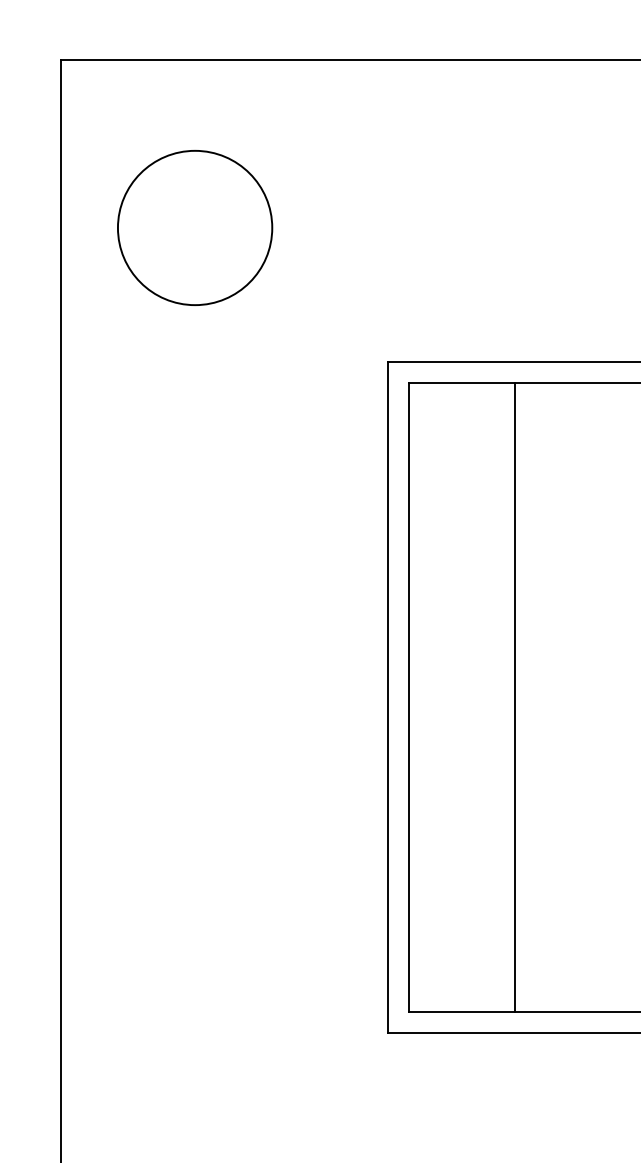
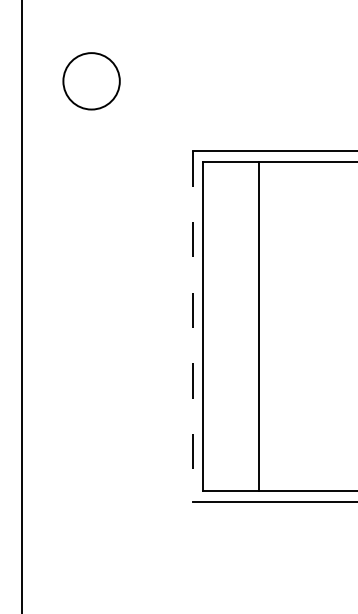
circle: (194, 228) -> (91, 81), size x0.7
line: (387, 699) -> (192, 327), solid -> dashed

